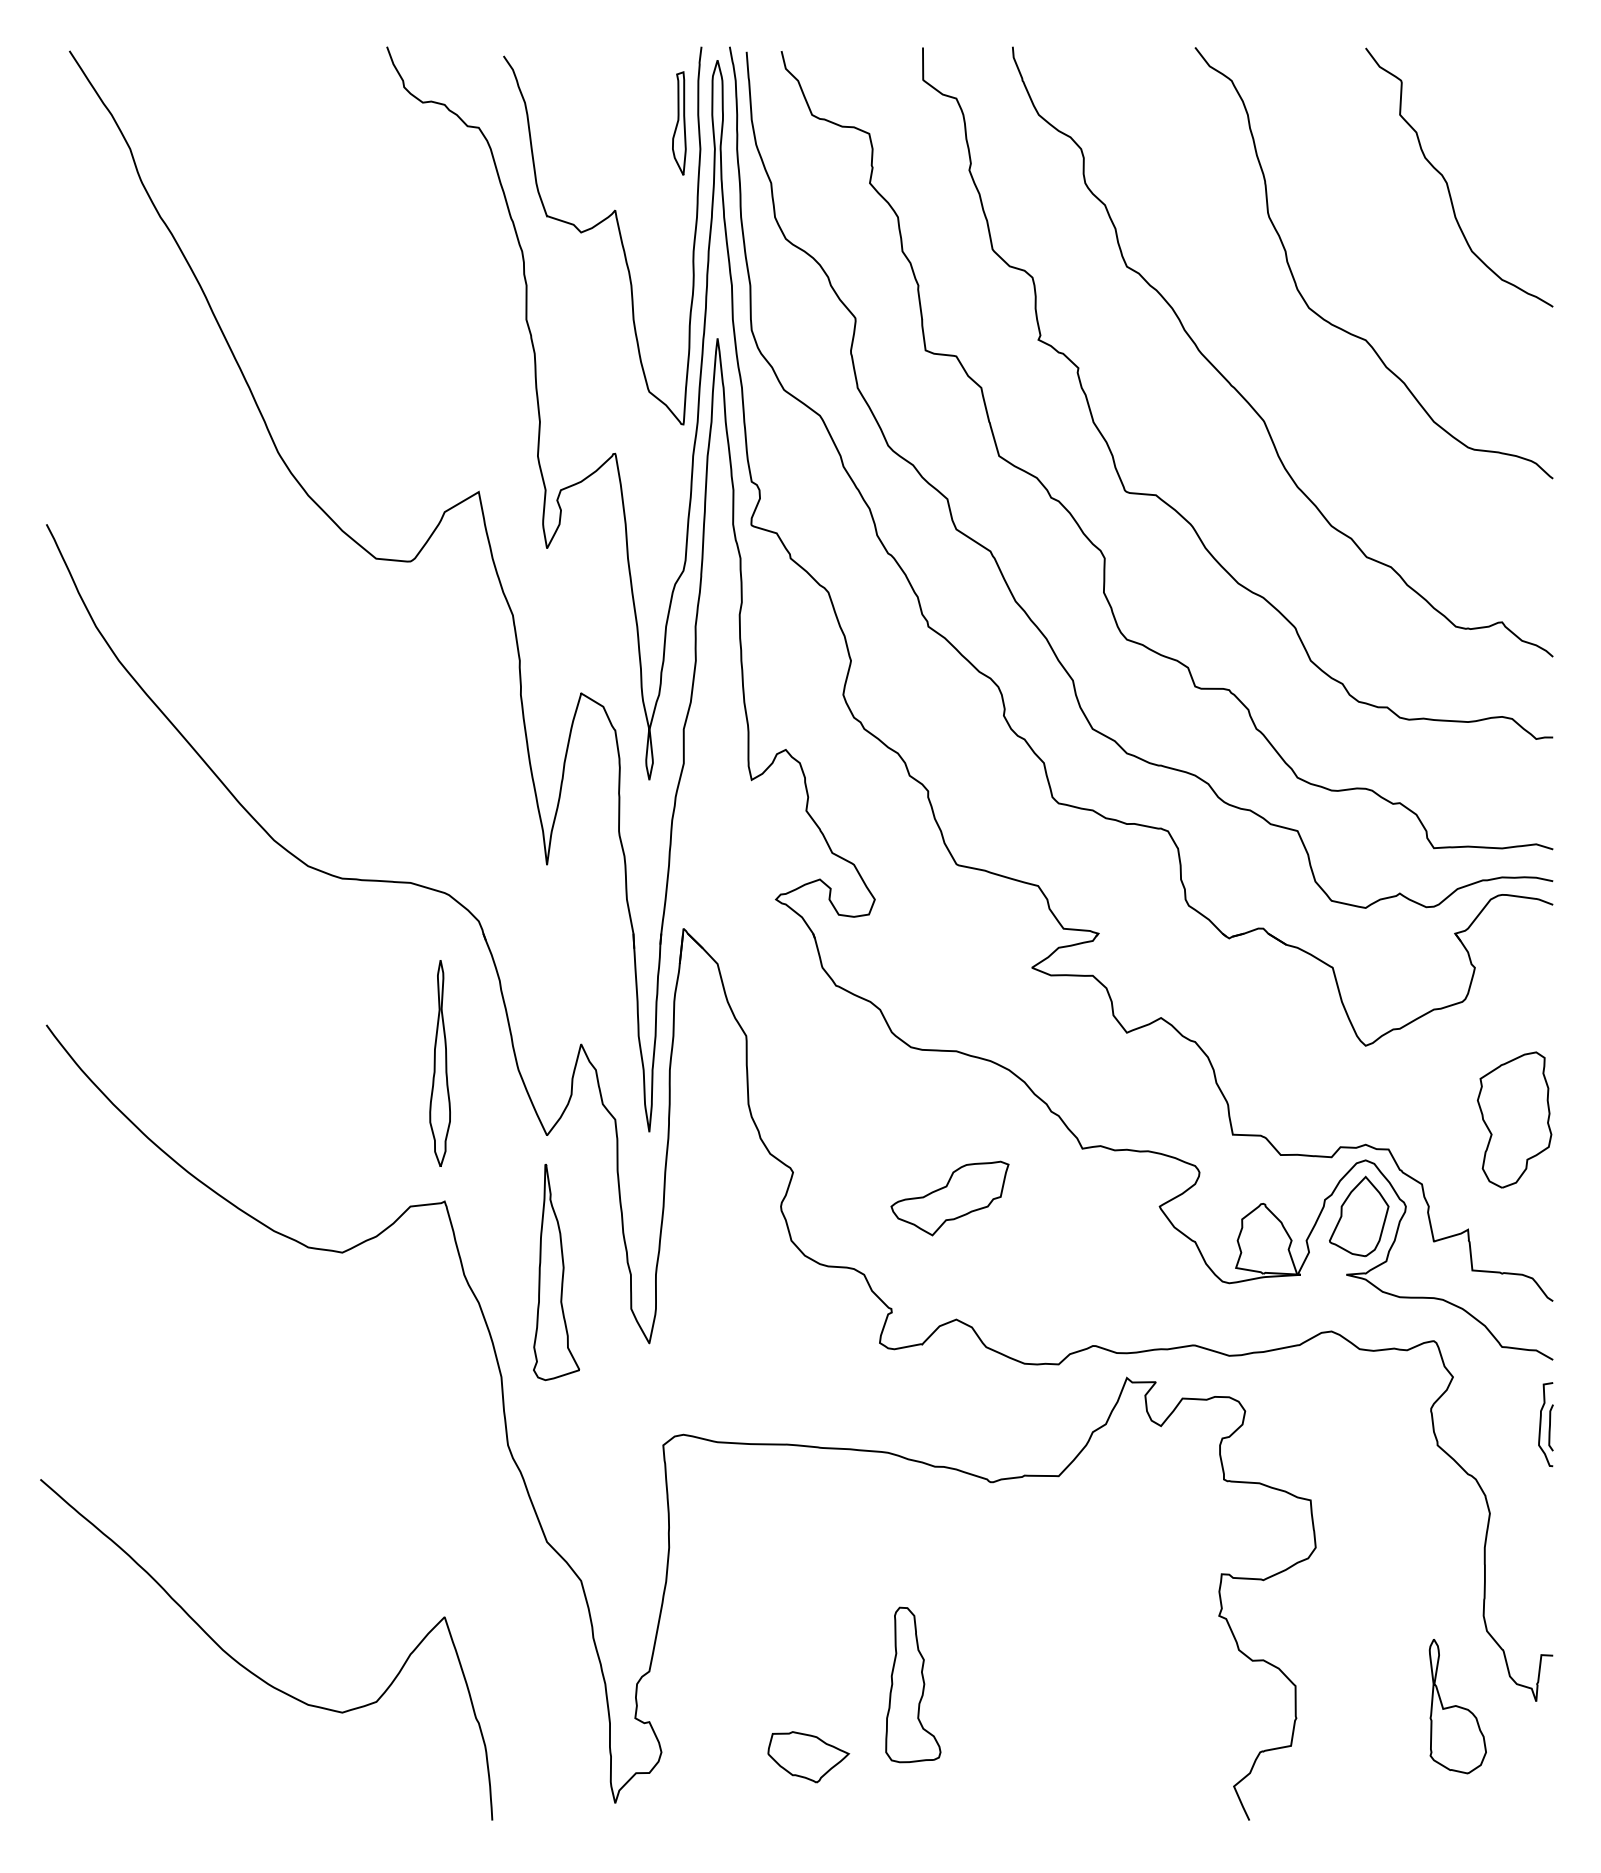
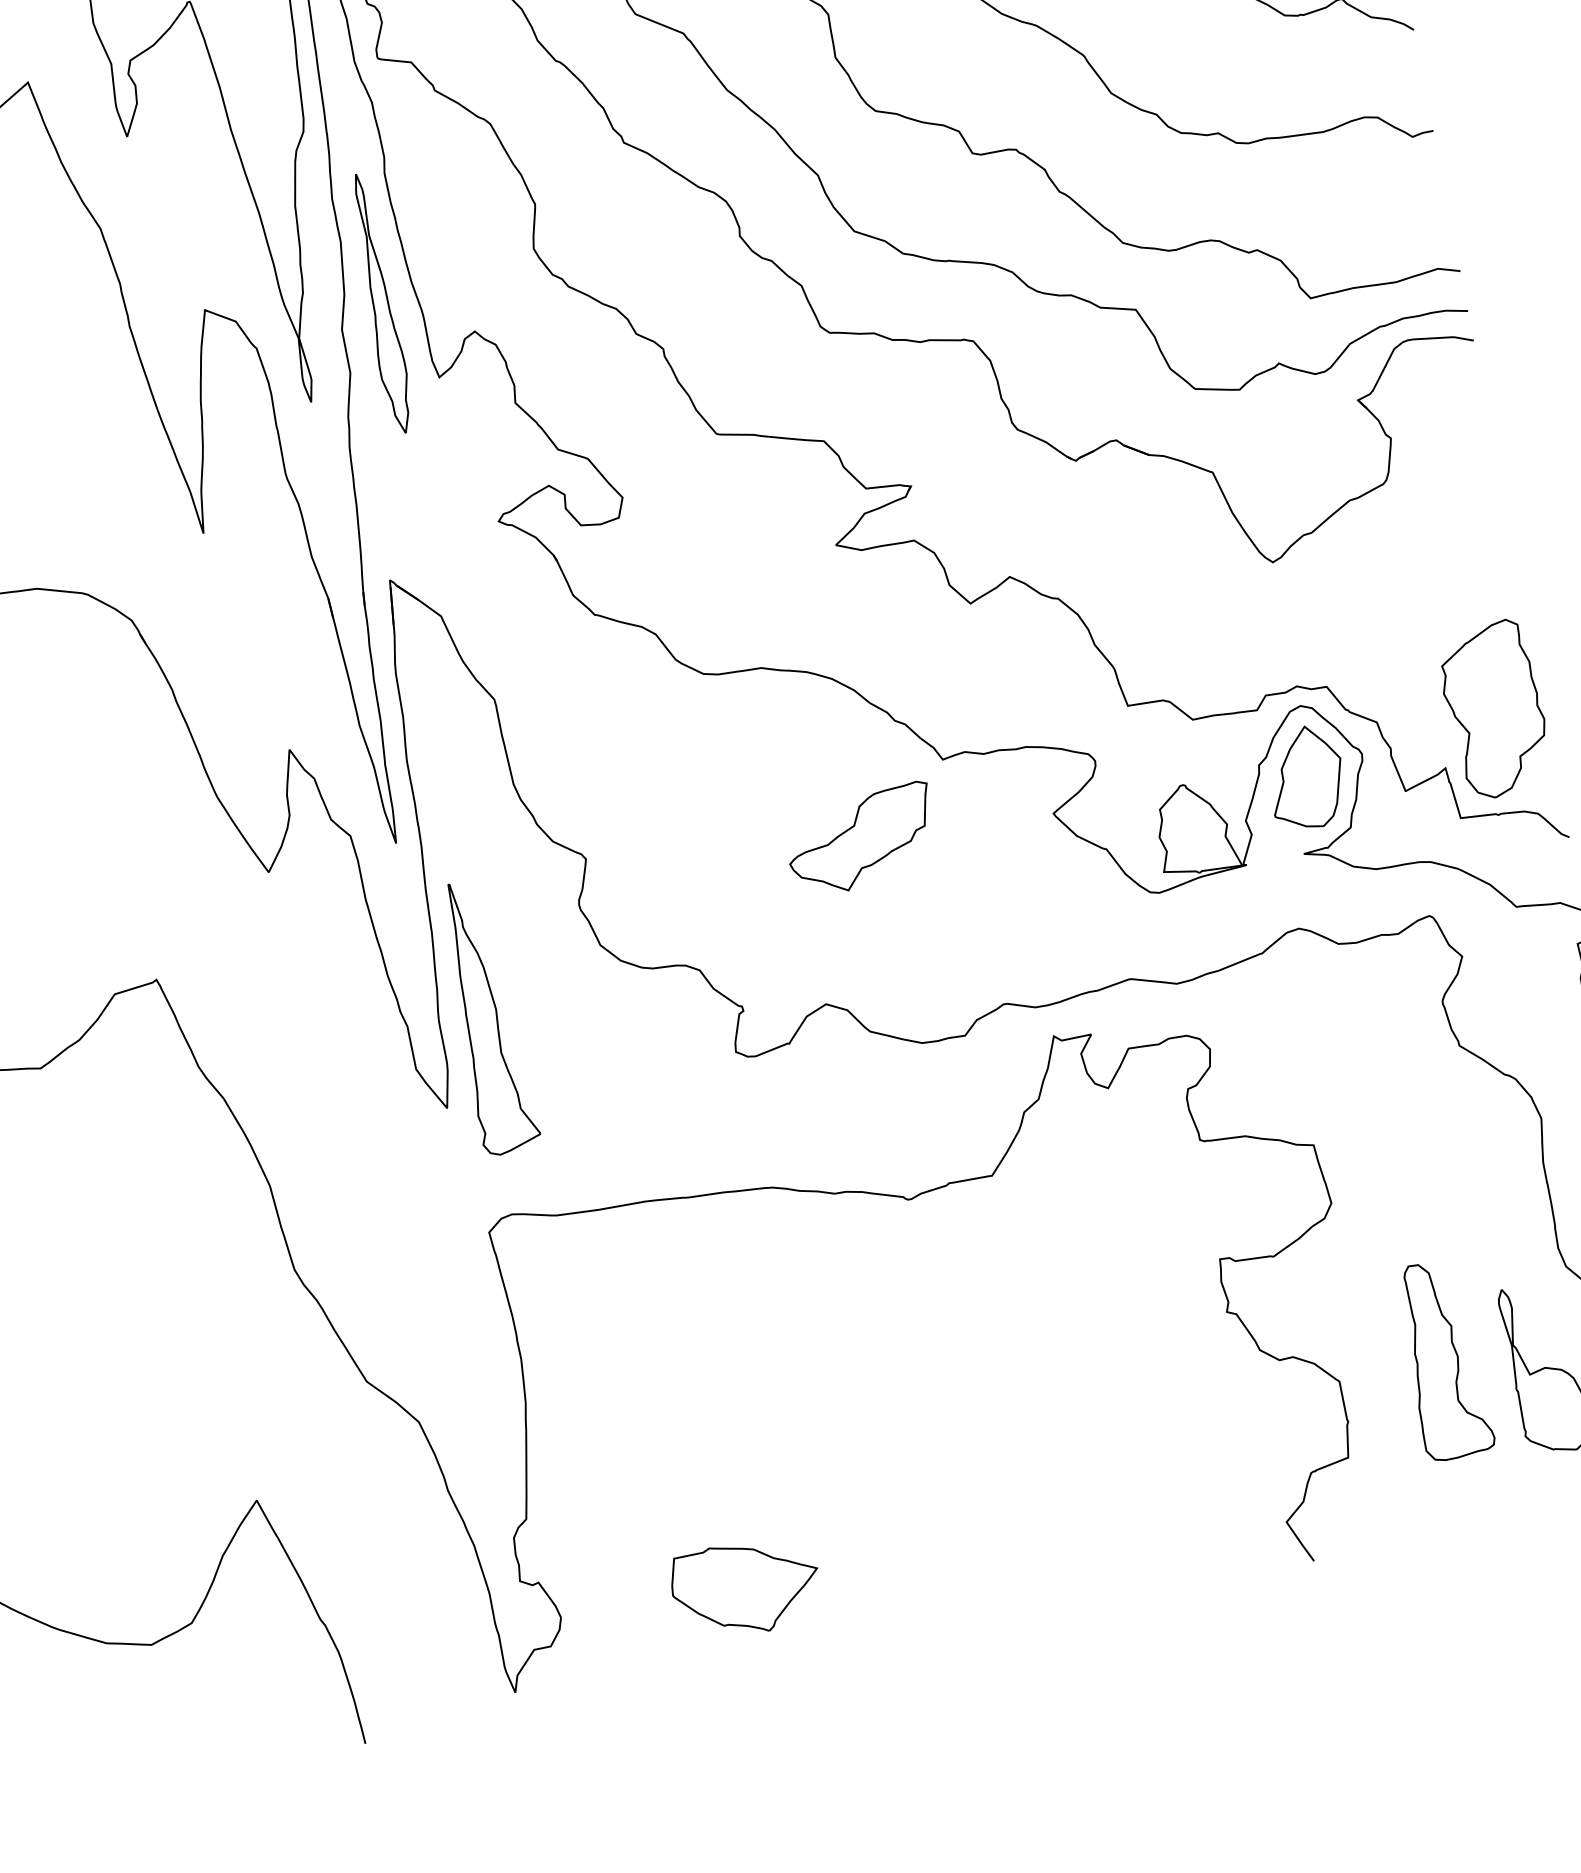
part: (439, 1063) -> (379, 303), moved
part: (1514, 1119) -> (1494, 709), moved
part: (949, 1198) -> (860, 840), moved
part: (556, 1272) -> (488, 1017), moved
part: (913, 1684) -> (1444, 1359), moved
part: (808, 1757) -> (746, 1588), size x1.43

